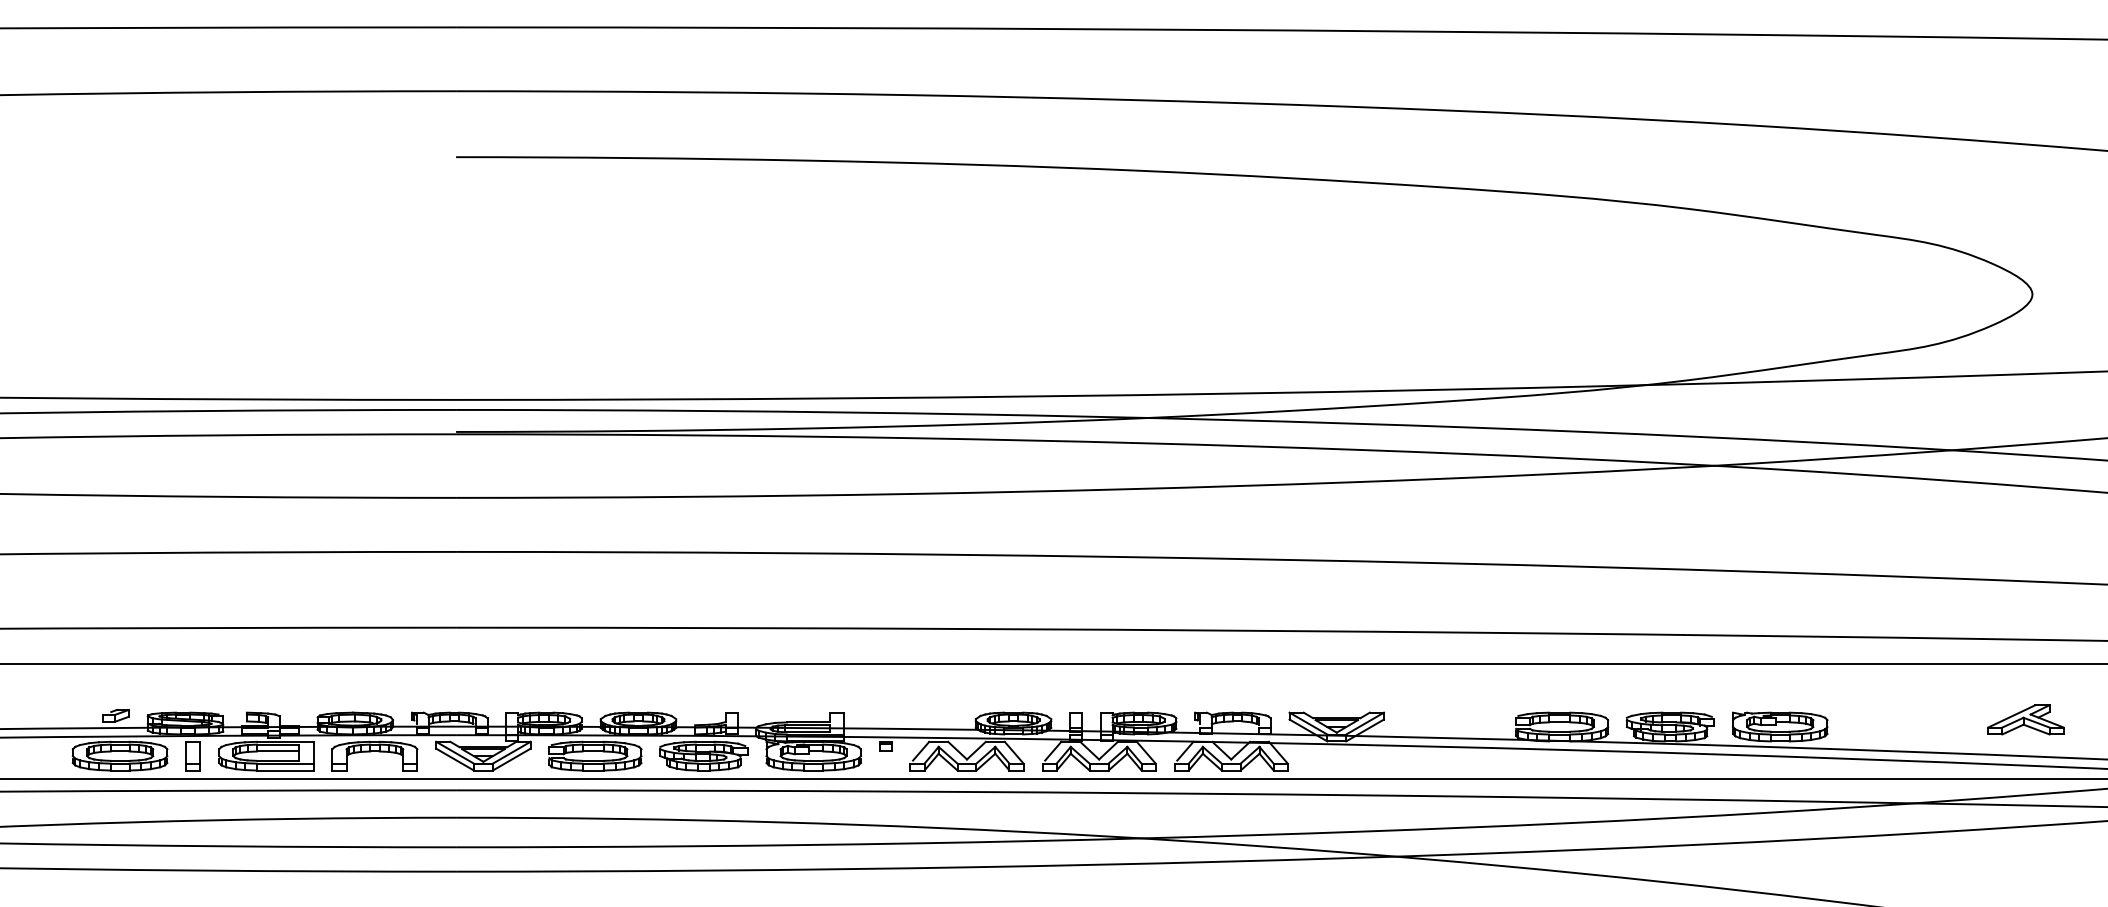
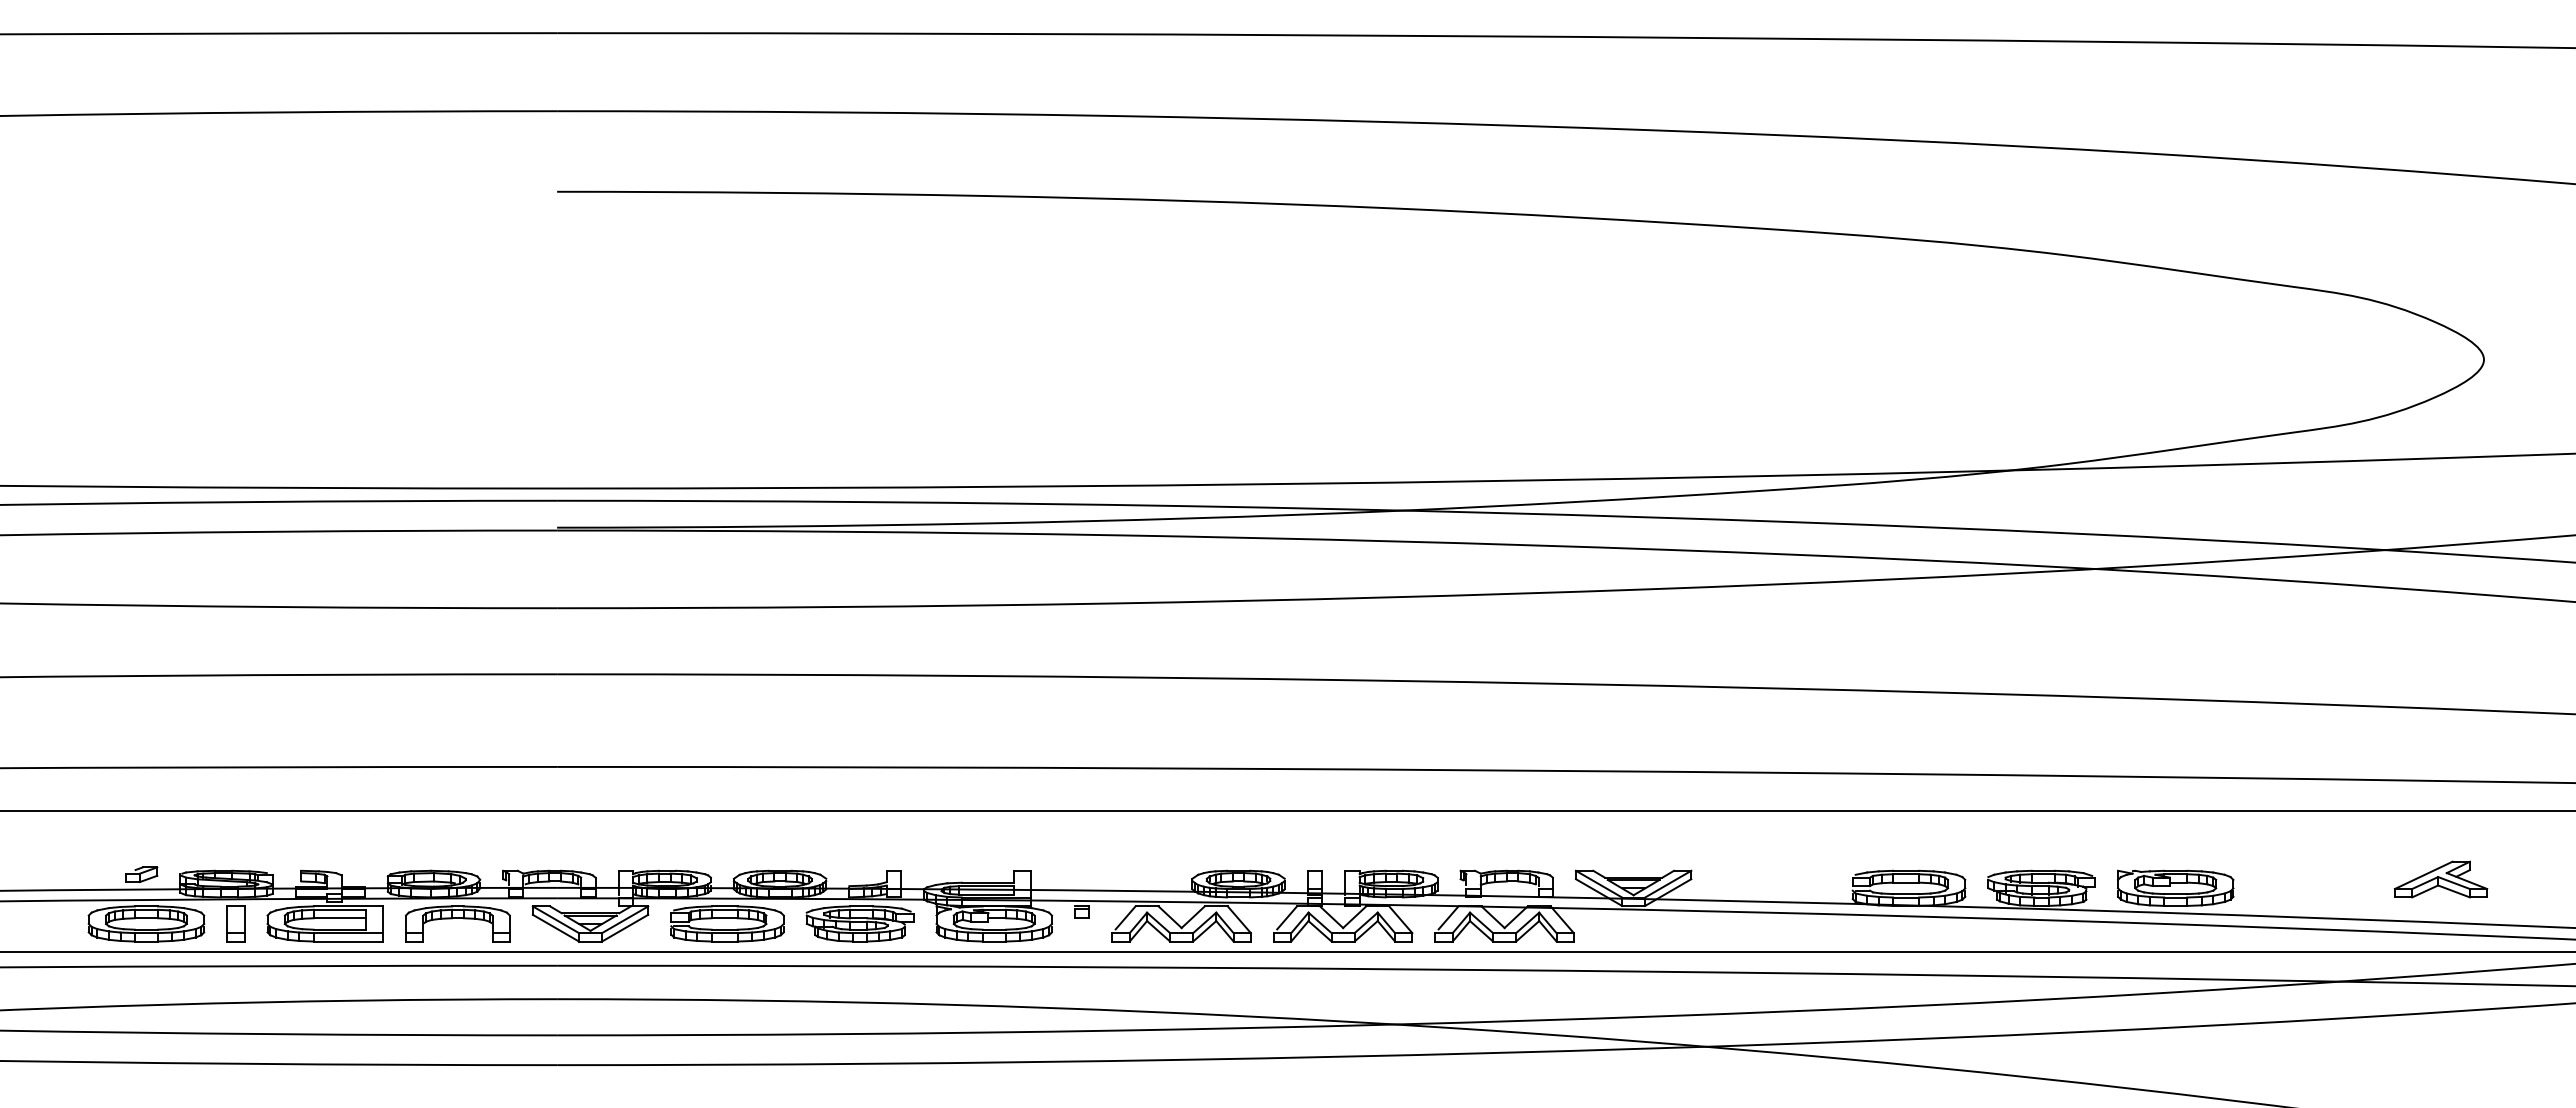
part: (2025, 719) -> (2440, 879), moved

